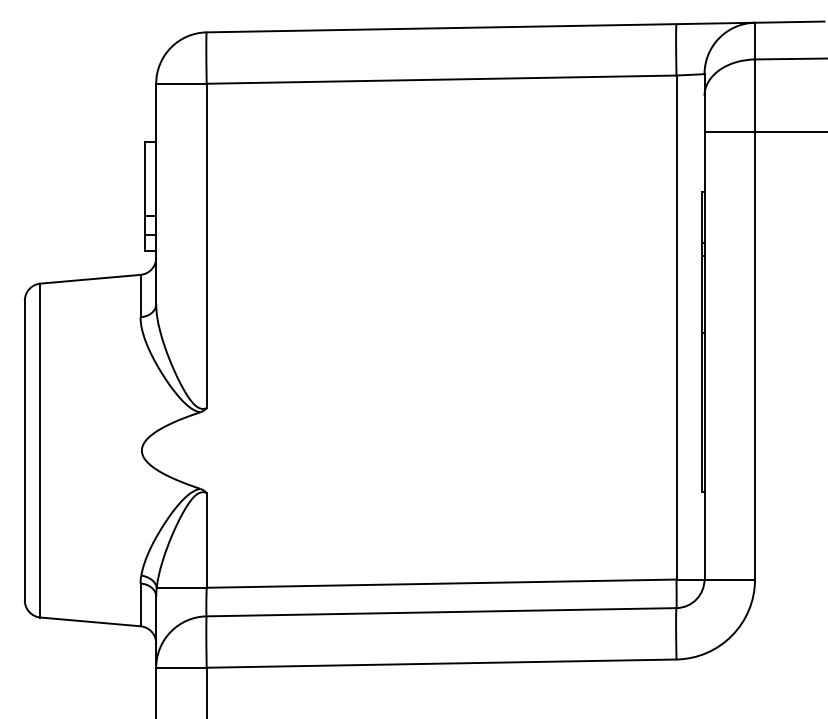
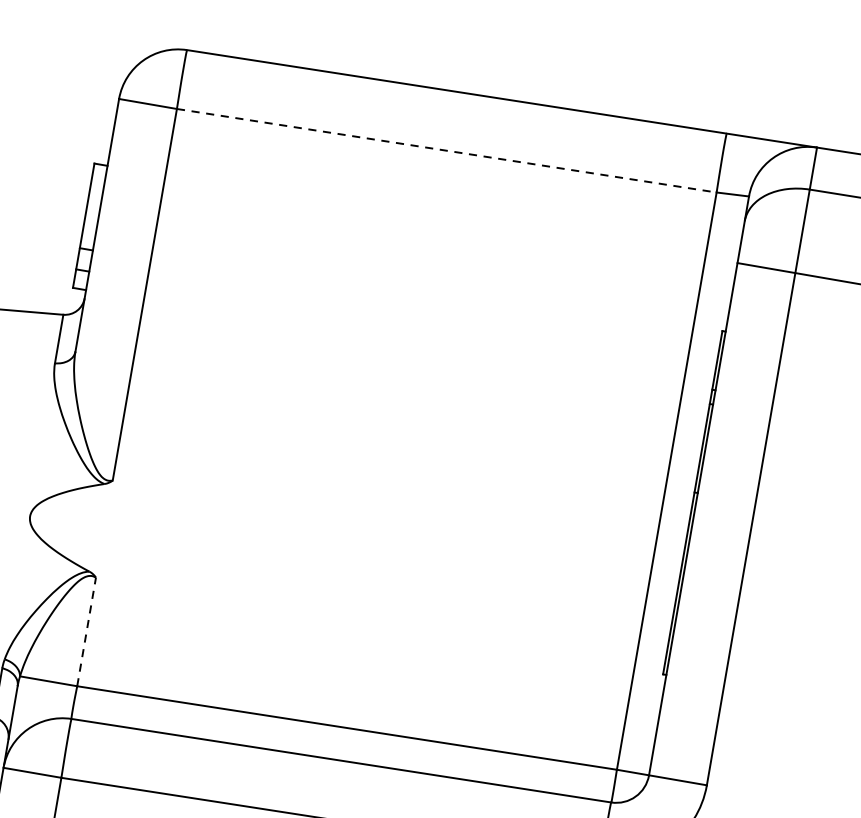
line: (441, 79) -> (446, 150), solid -> dashed
line: (206, 539) -> (86, 630), solid -> dashed

